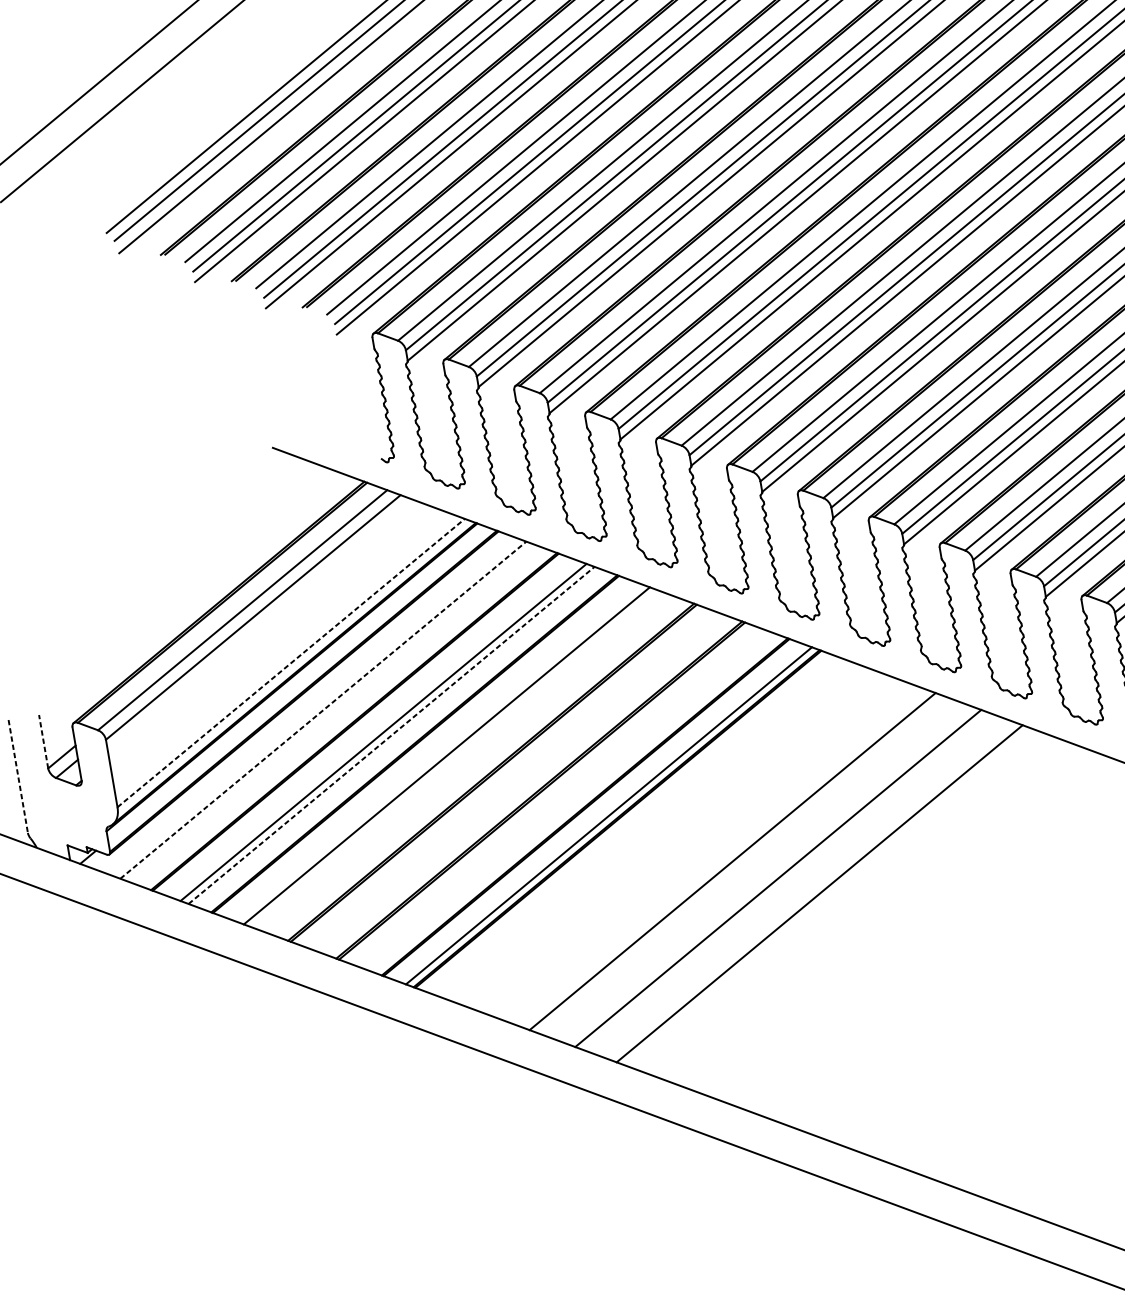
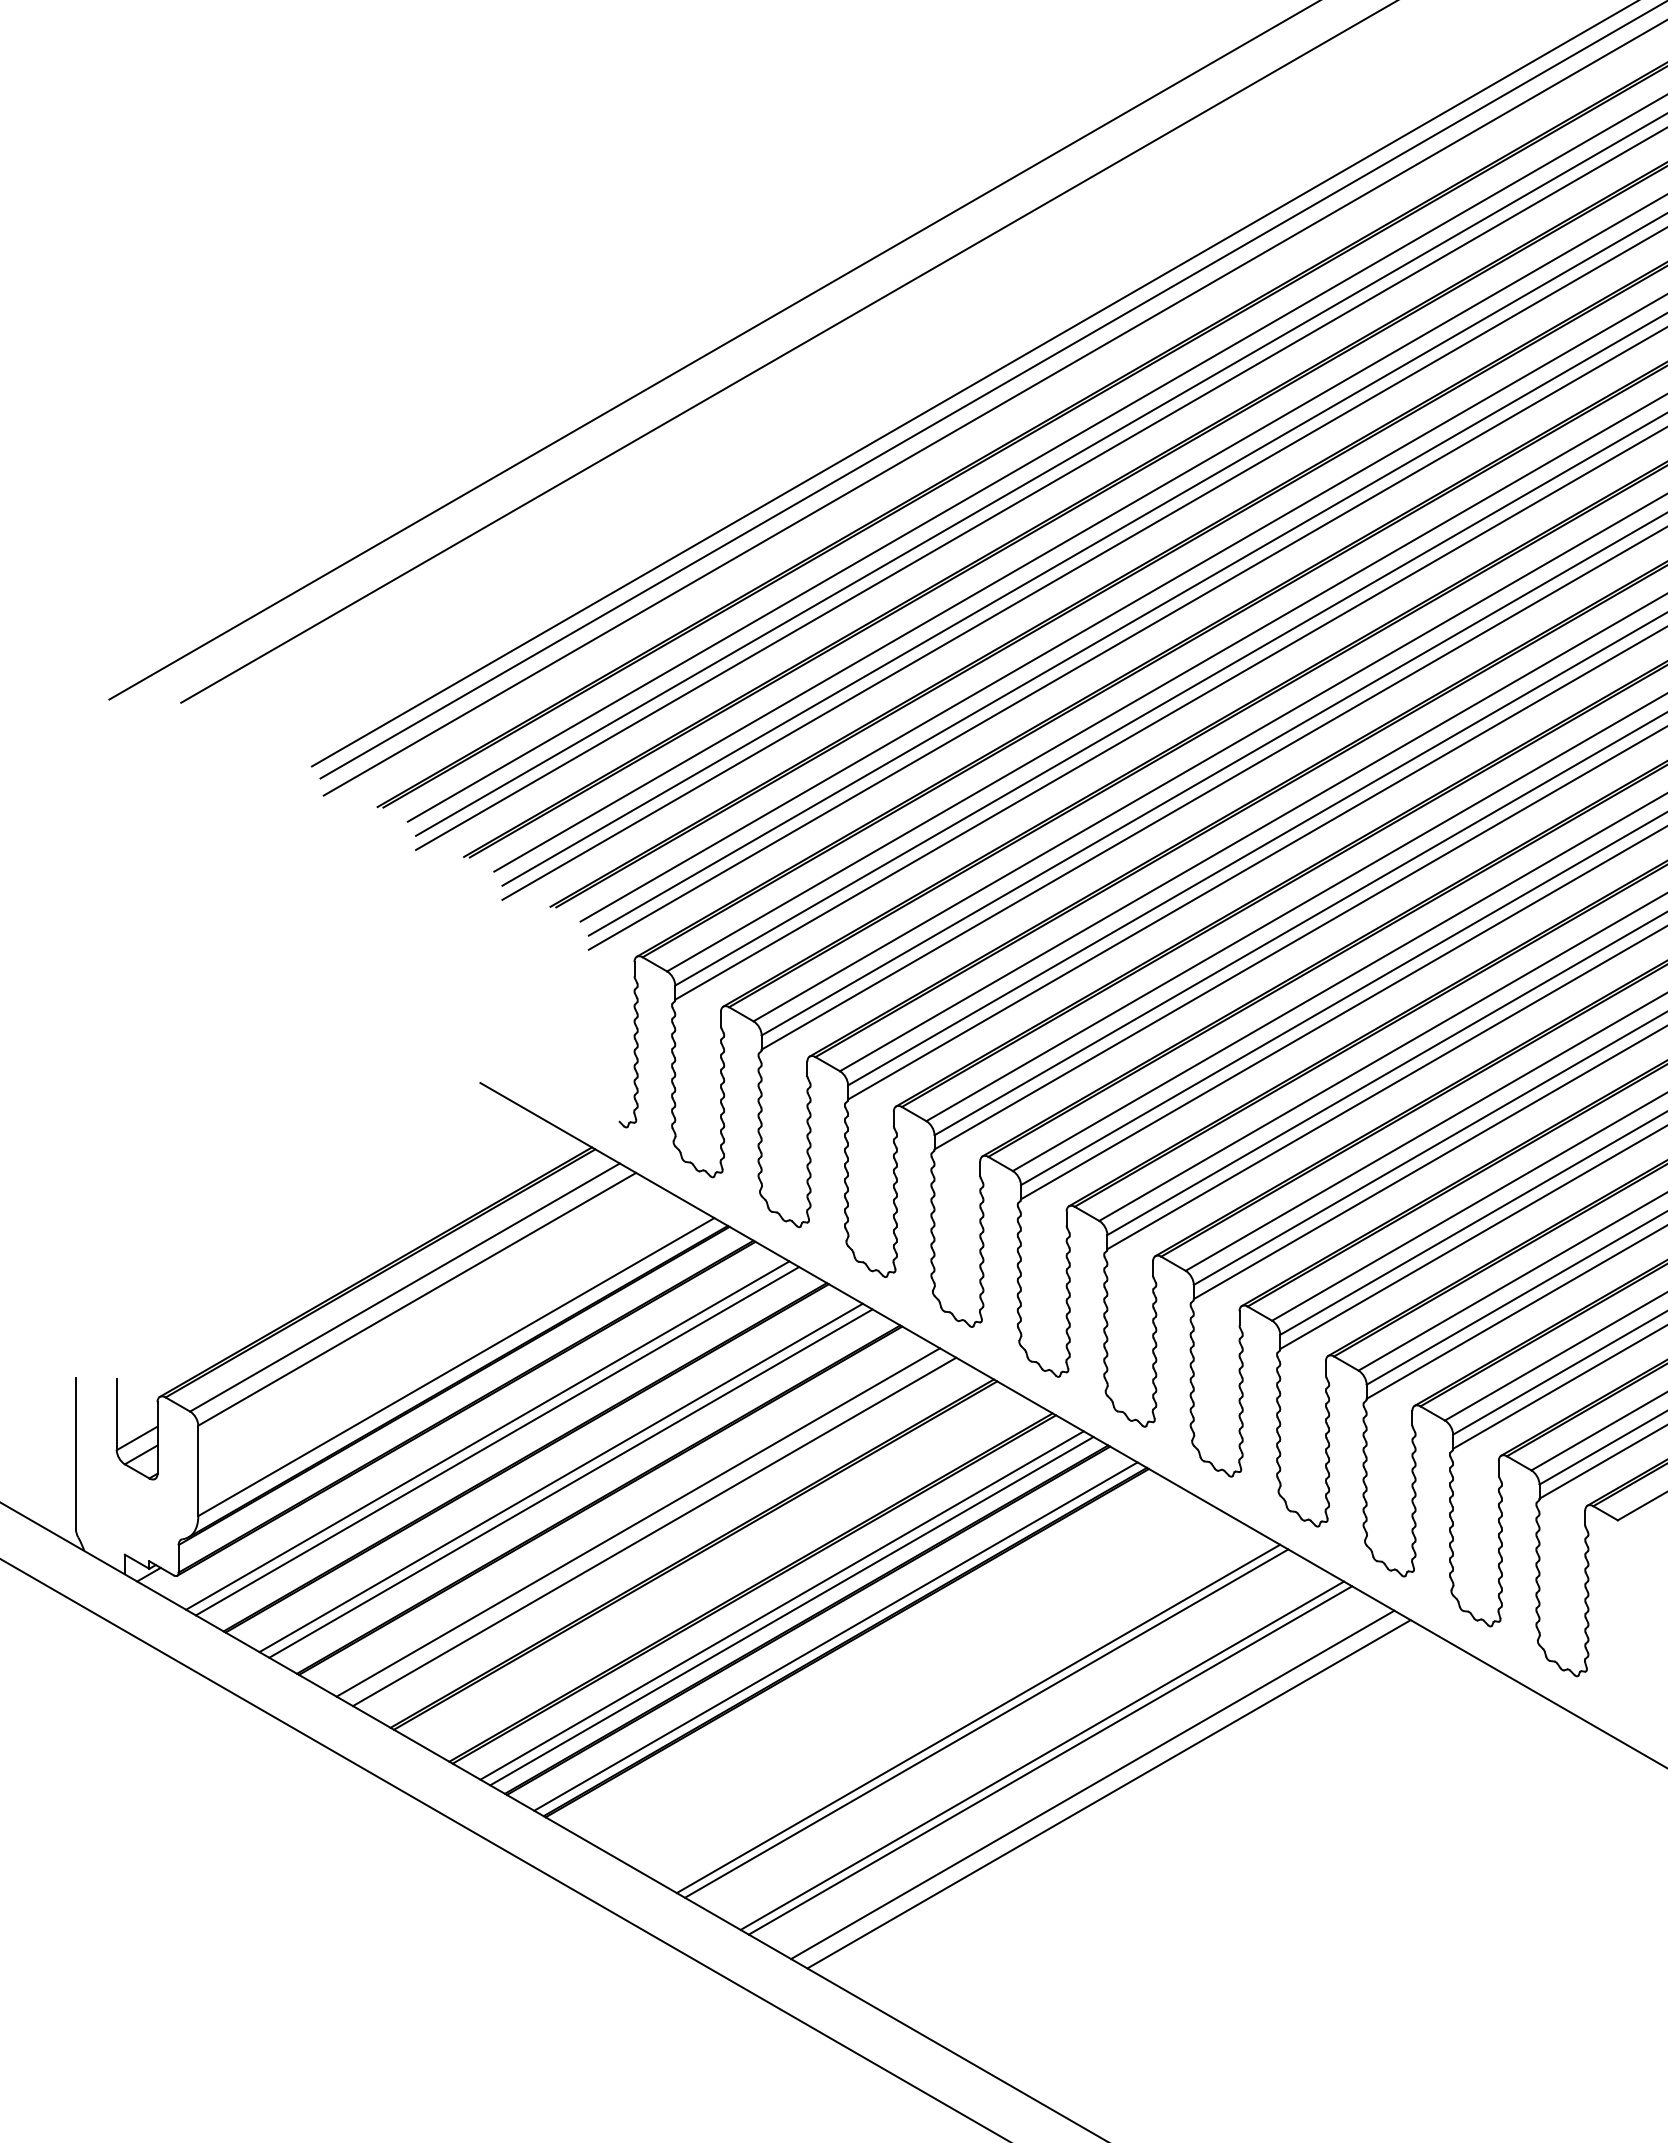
line: (291, 663) -> (456, 1367), dashed -> solid
line: (323, 710) -> (488, 1435), dashed -> solid
line: (331, 713) -> (497, 1441), added
line: (392, 735) -> (571, 1483), dashed -> solid
line: (43, 741) -> (116, 1414), dashed -> solid
line: (460, 760) -> (654, 1531), added
line: (18, 776) -> (76, 1453), dashed -> solid
line: (564, 799) -> (781, 1605), added
line: (572, 802) -> (791, 1611), added
line: (725, 858) -> (978, 1718), added
line: (785, 880) -> (1050, 1760), added
line: (832, 898) -> (1108, 1794), added

